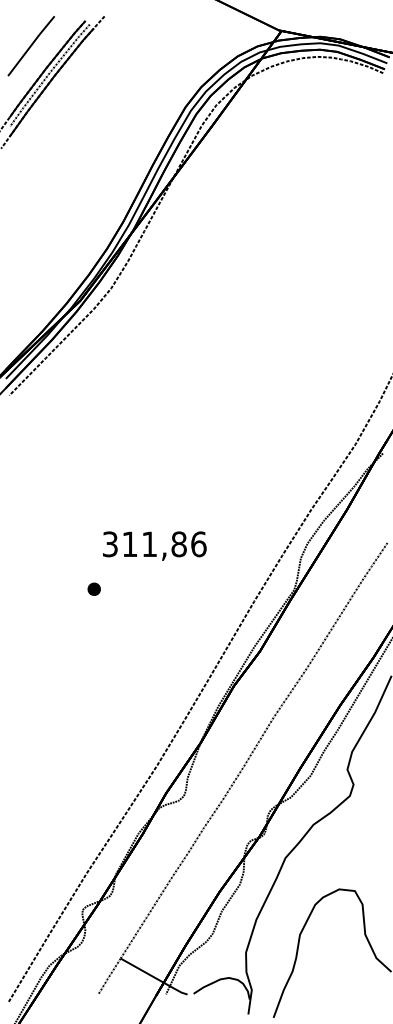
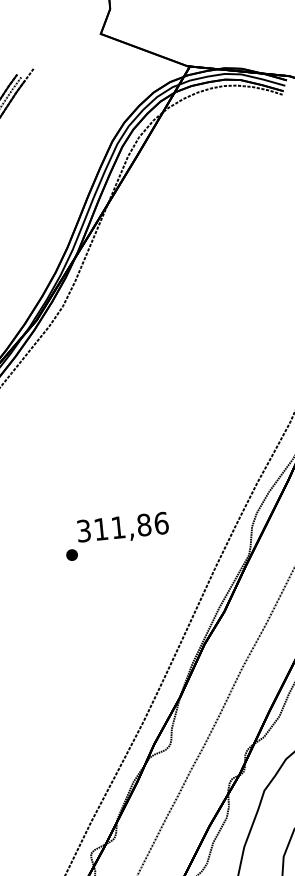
part: (93, 588) -> (71, 554), moved

